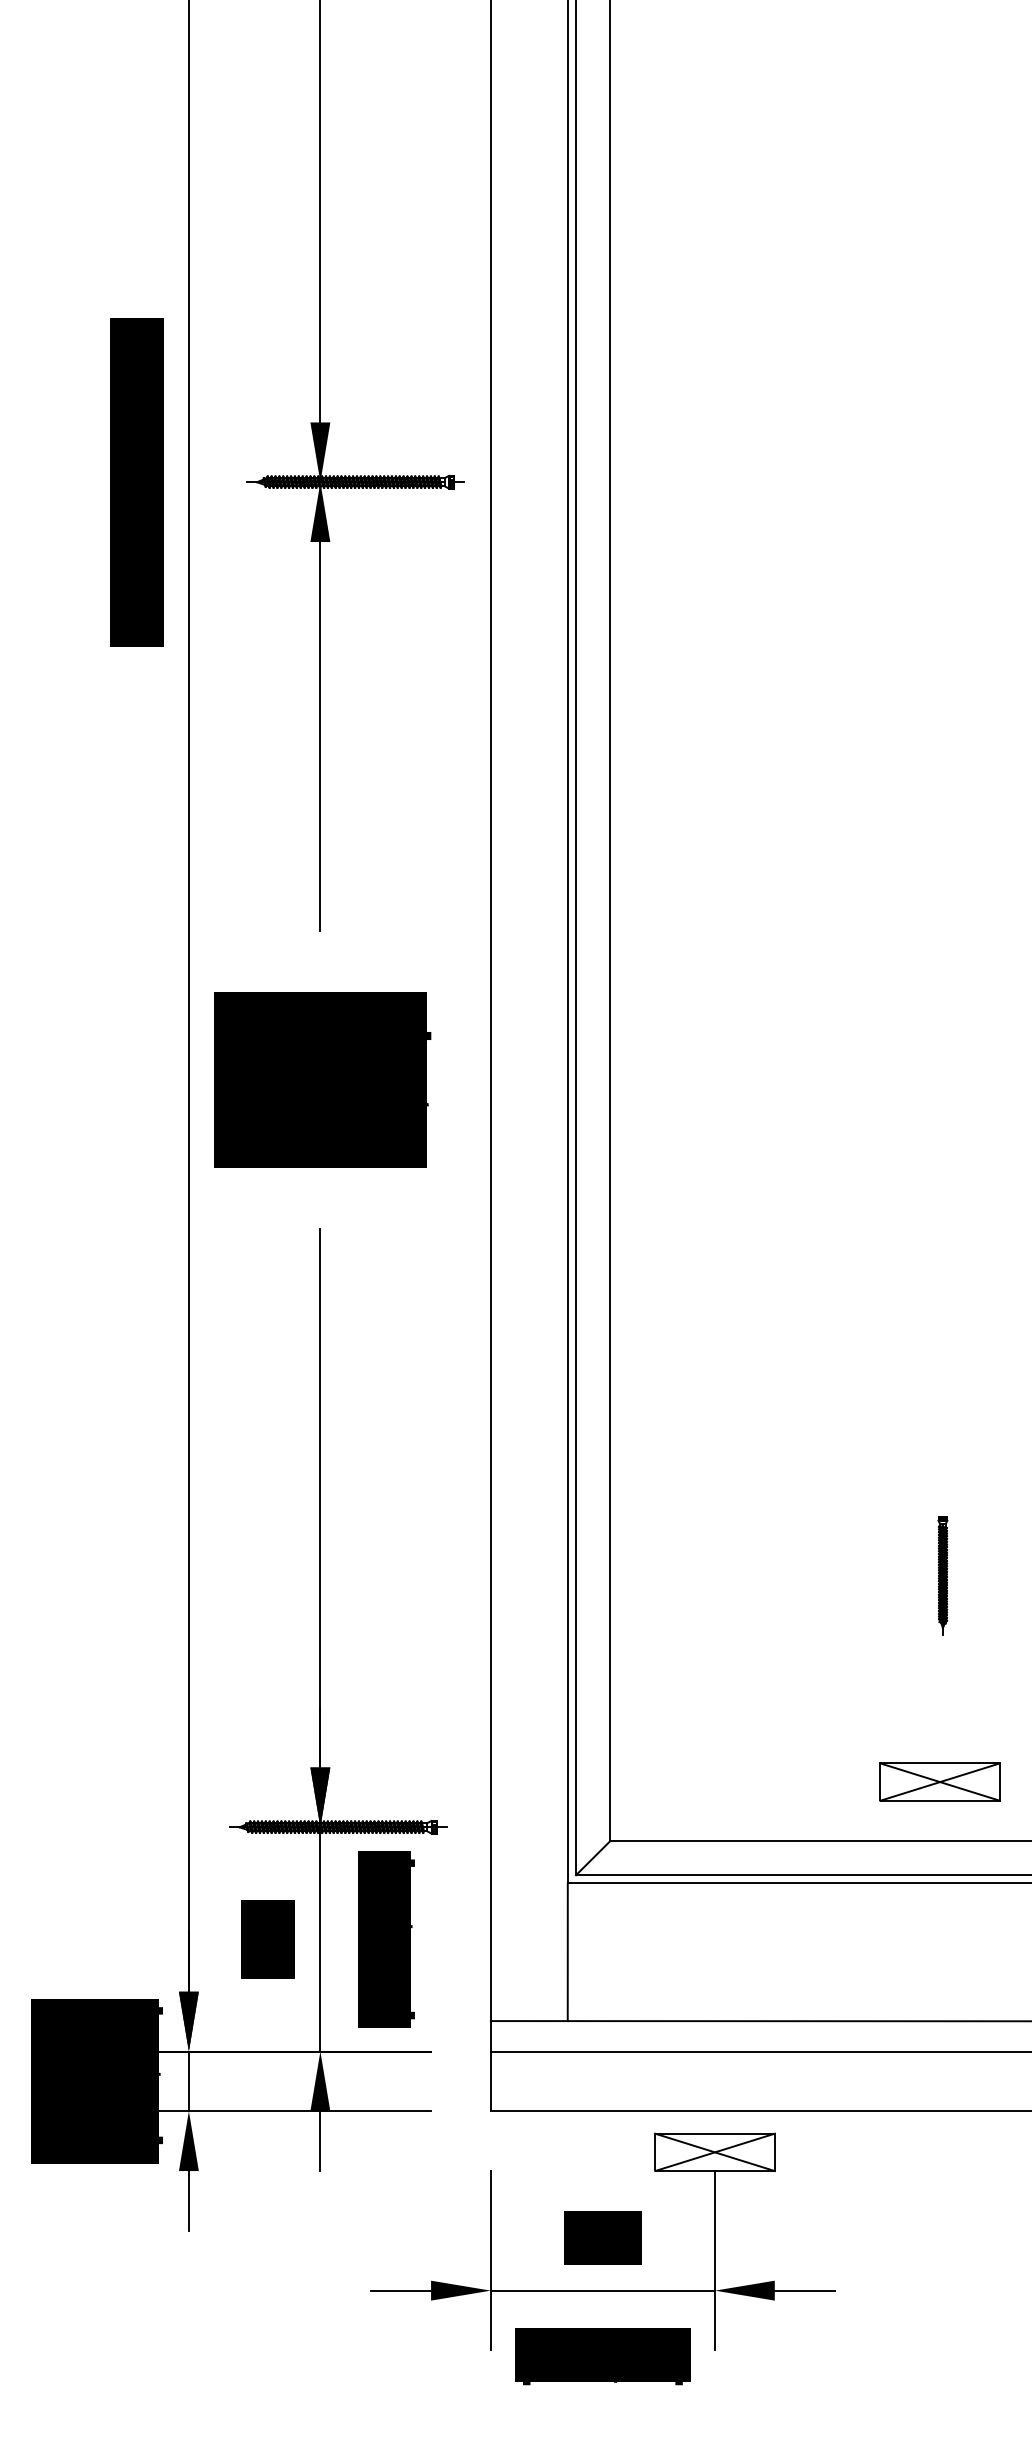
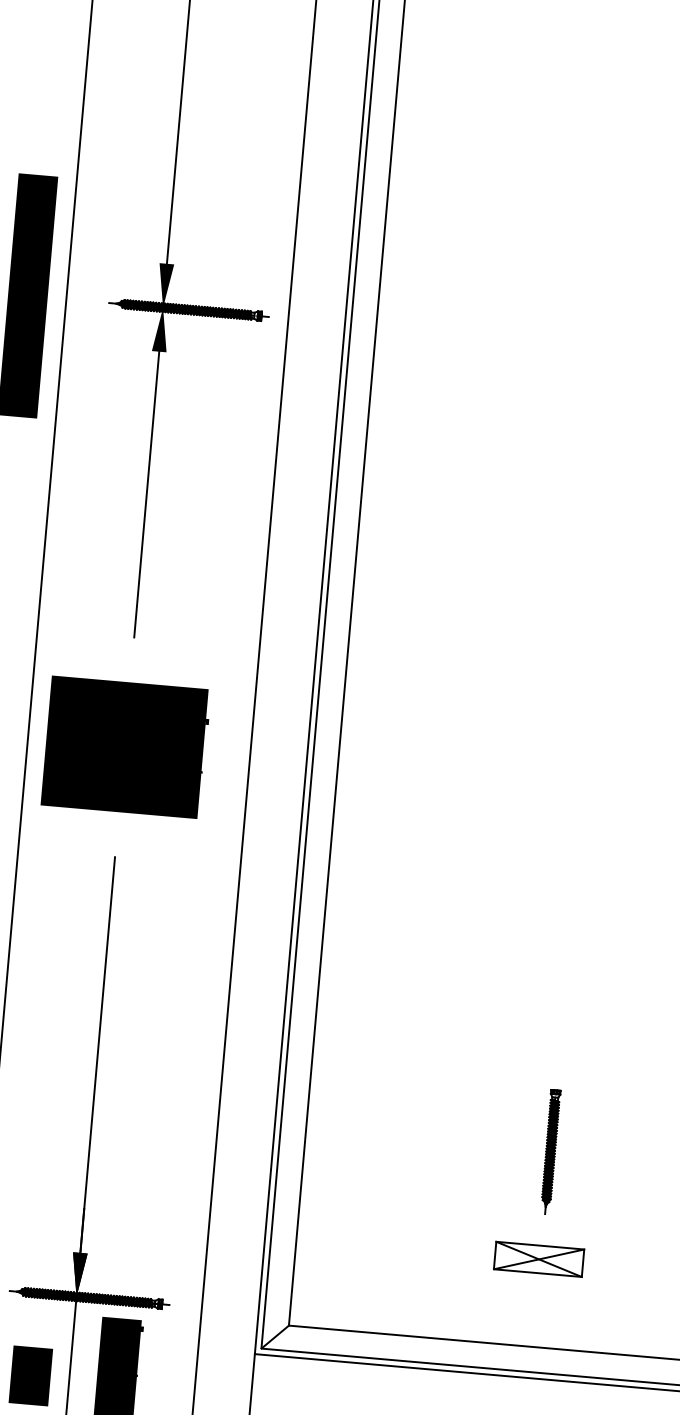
part: (942, 1575) -> (550, 1151), size x1.43
part: (939, 1781) -> (538, 1258), moved

